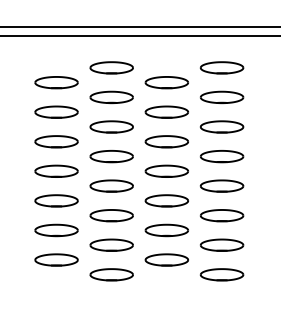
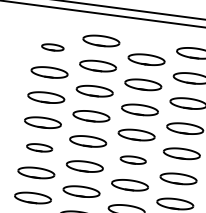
part: (56, 82) -> (52, 47), size x0.6
part: (56, 200) -> (39, 147), size x0.7
part: (166, 200) -> (133, 159), size x0.7

